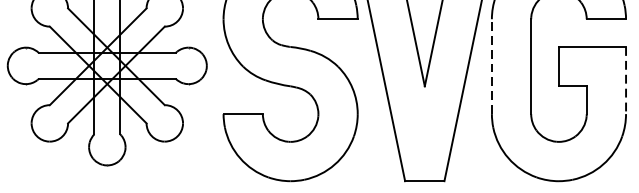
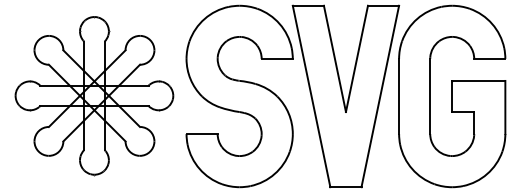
line: (492, 66) -> (399, 96), dashed -> solid
line: (626, 80) -> (505, 107), dashed -> solid

